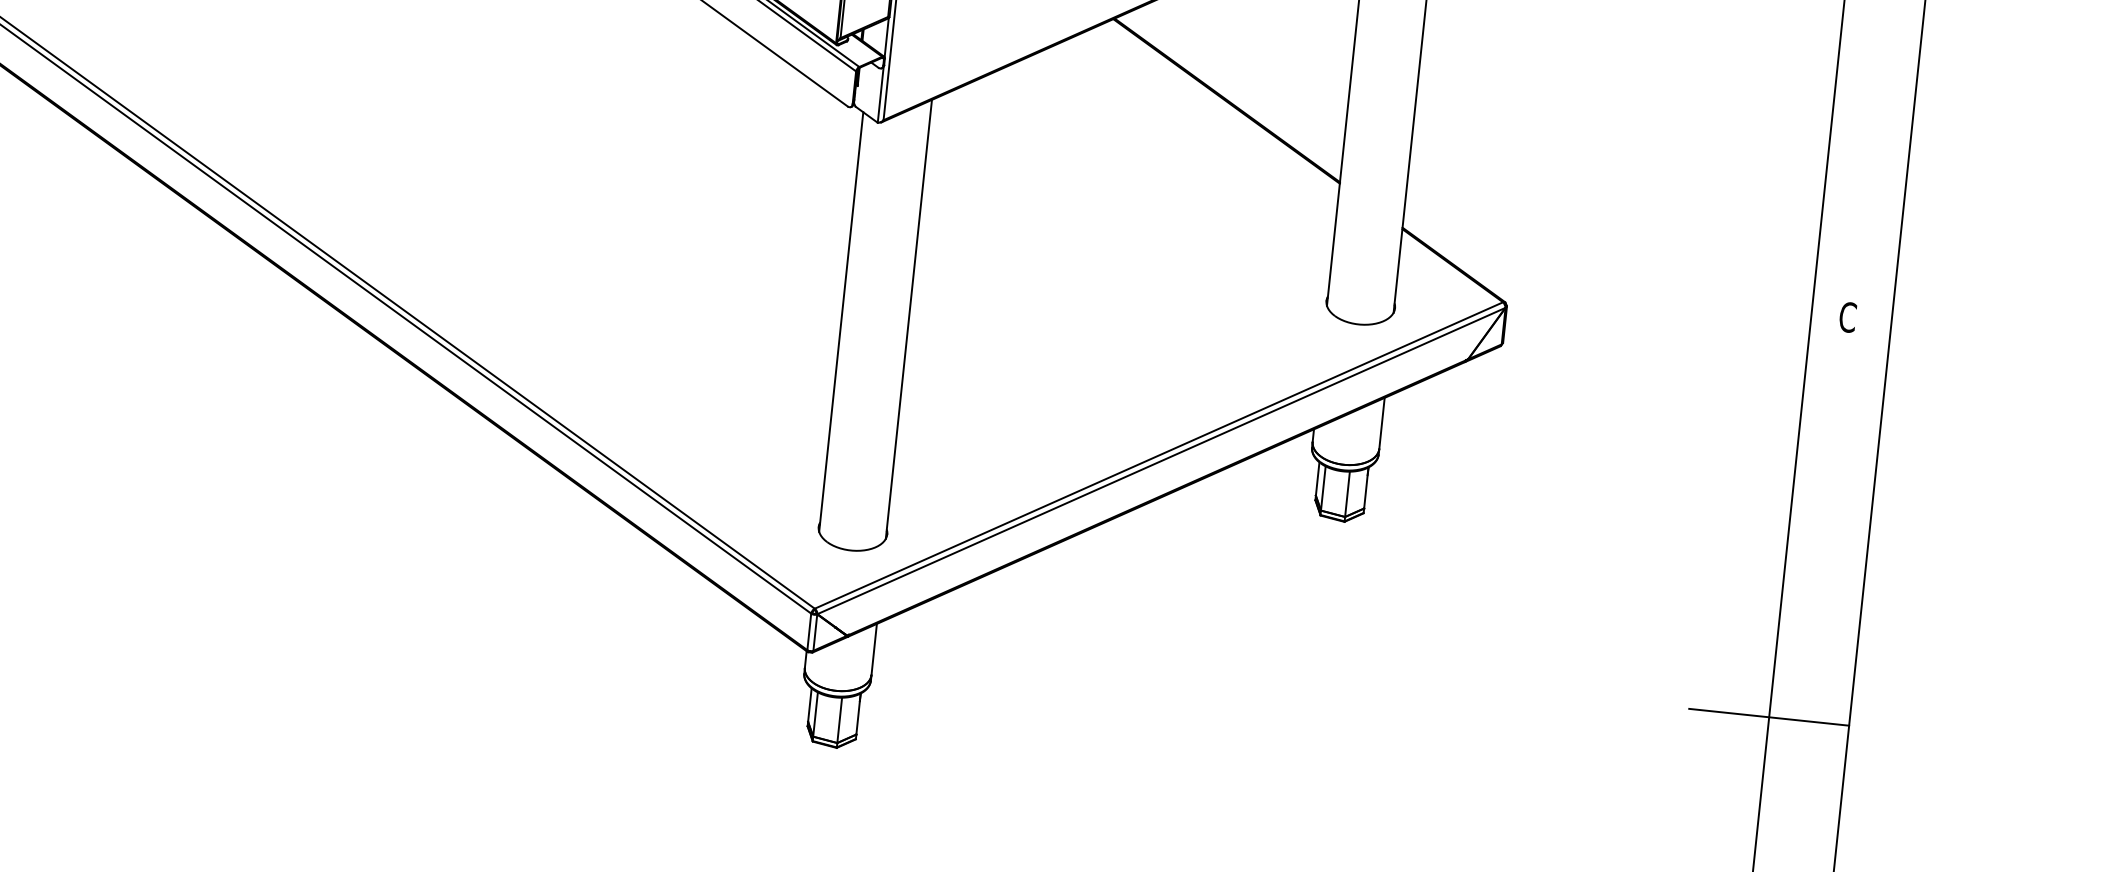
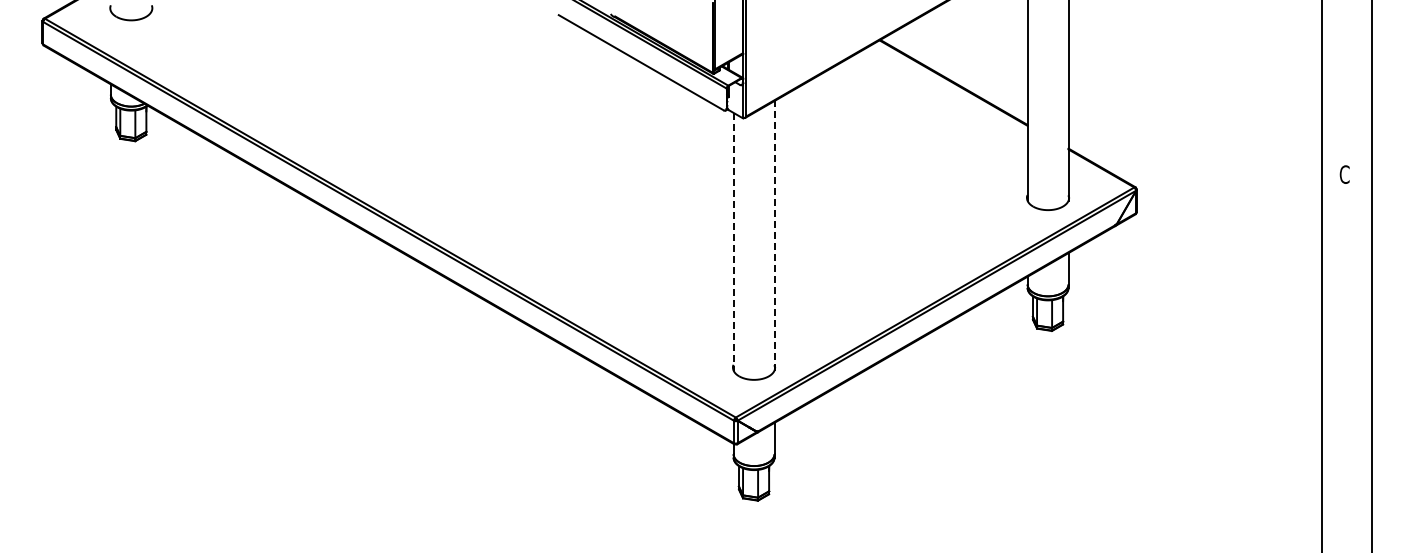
line: (908, 318) -> (774, 235), solid -> dashed
line: (841, 321) -> (733, 241), solid -> dashed
line: (1769, 717) -> (1322, 422), removed

